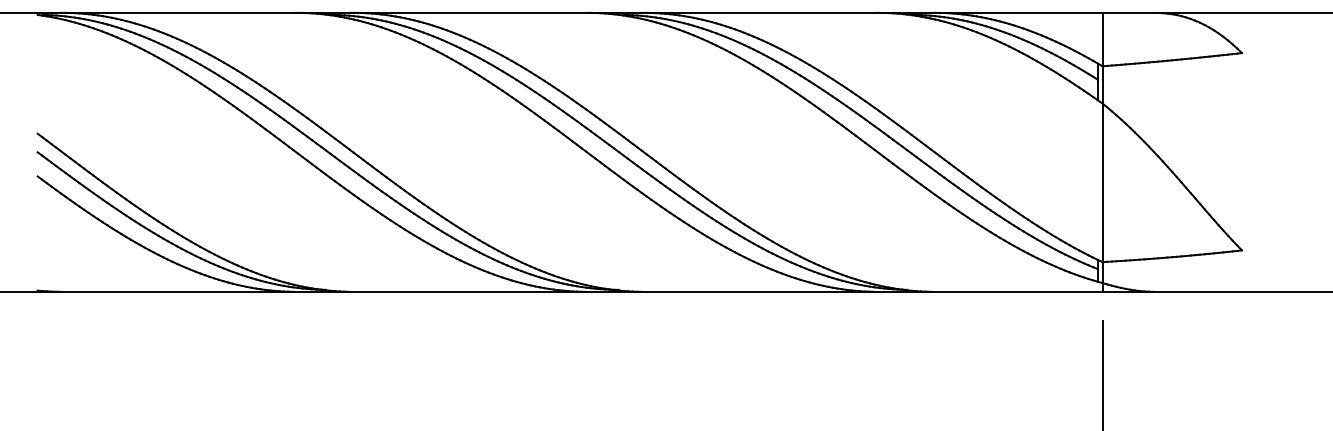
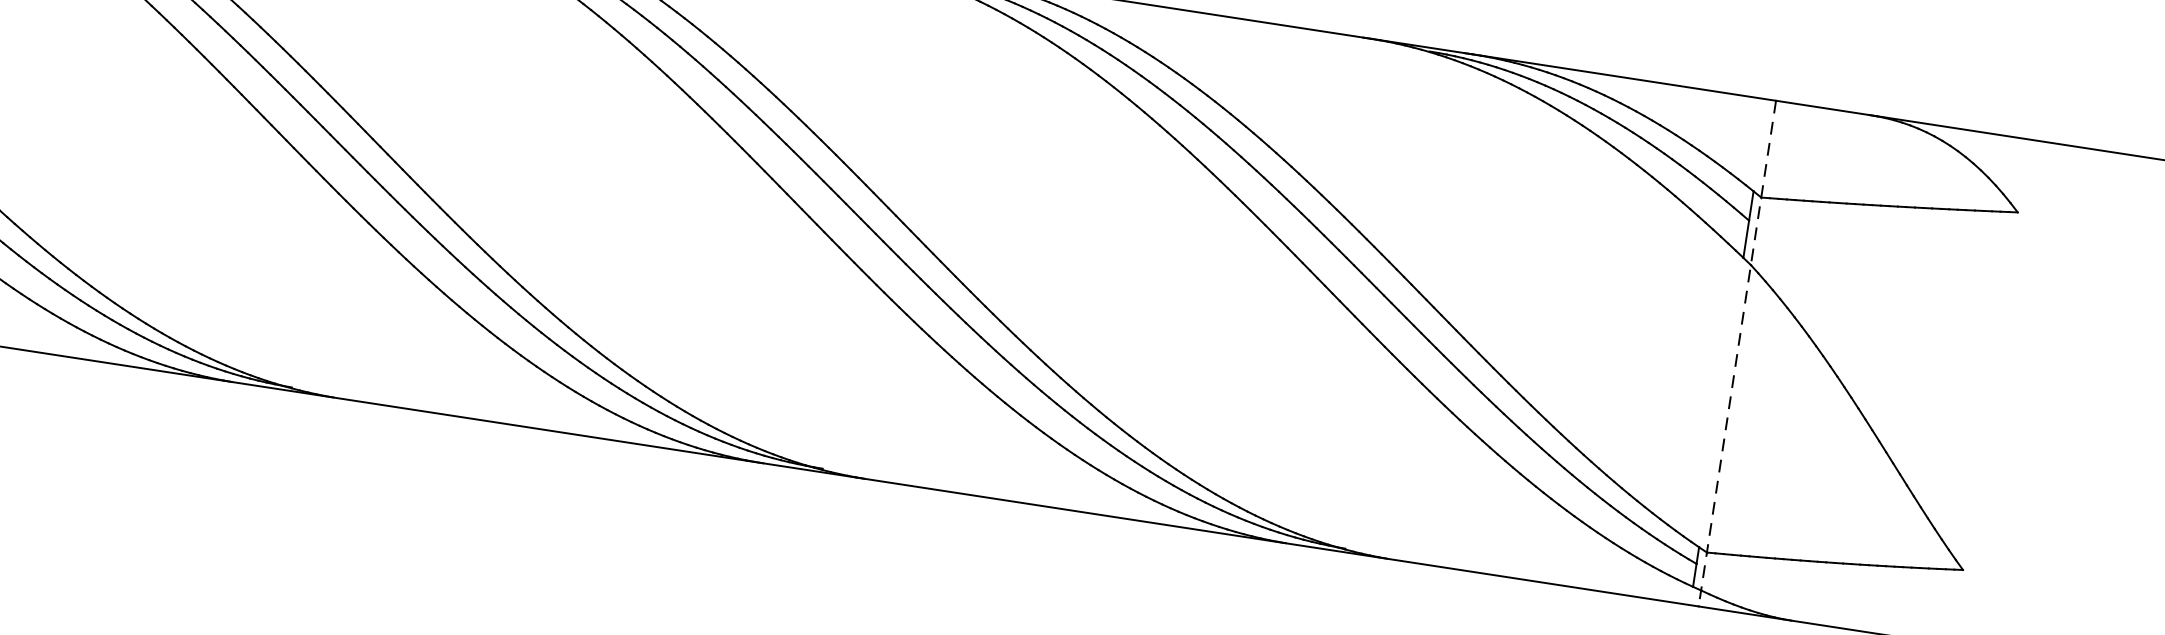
line: (1102, 152) -> (1737, 353), solid -> dashed

